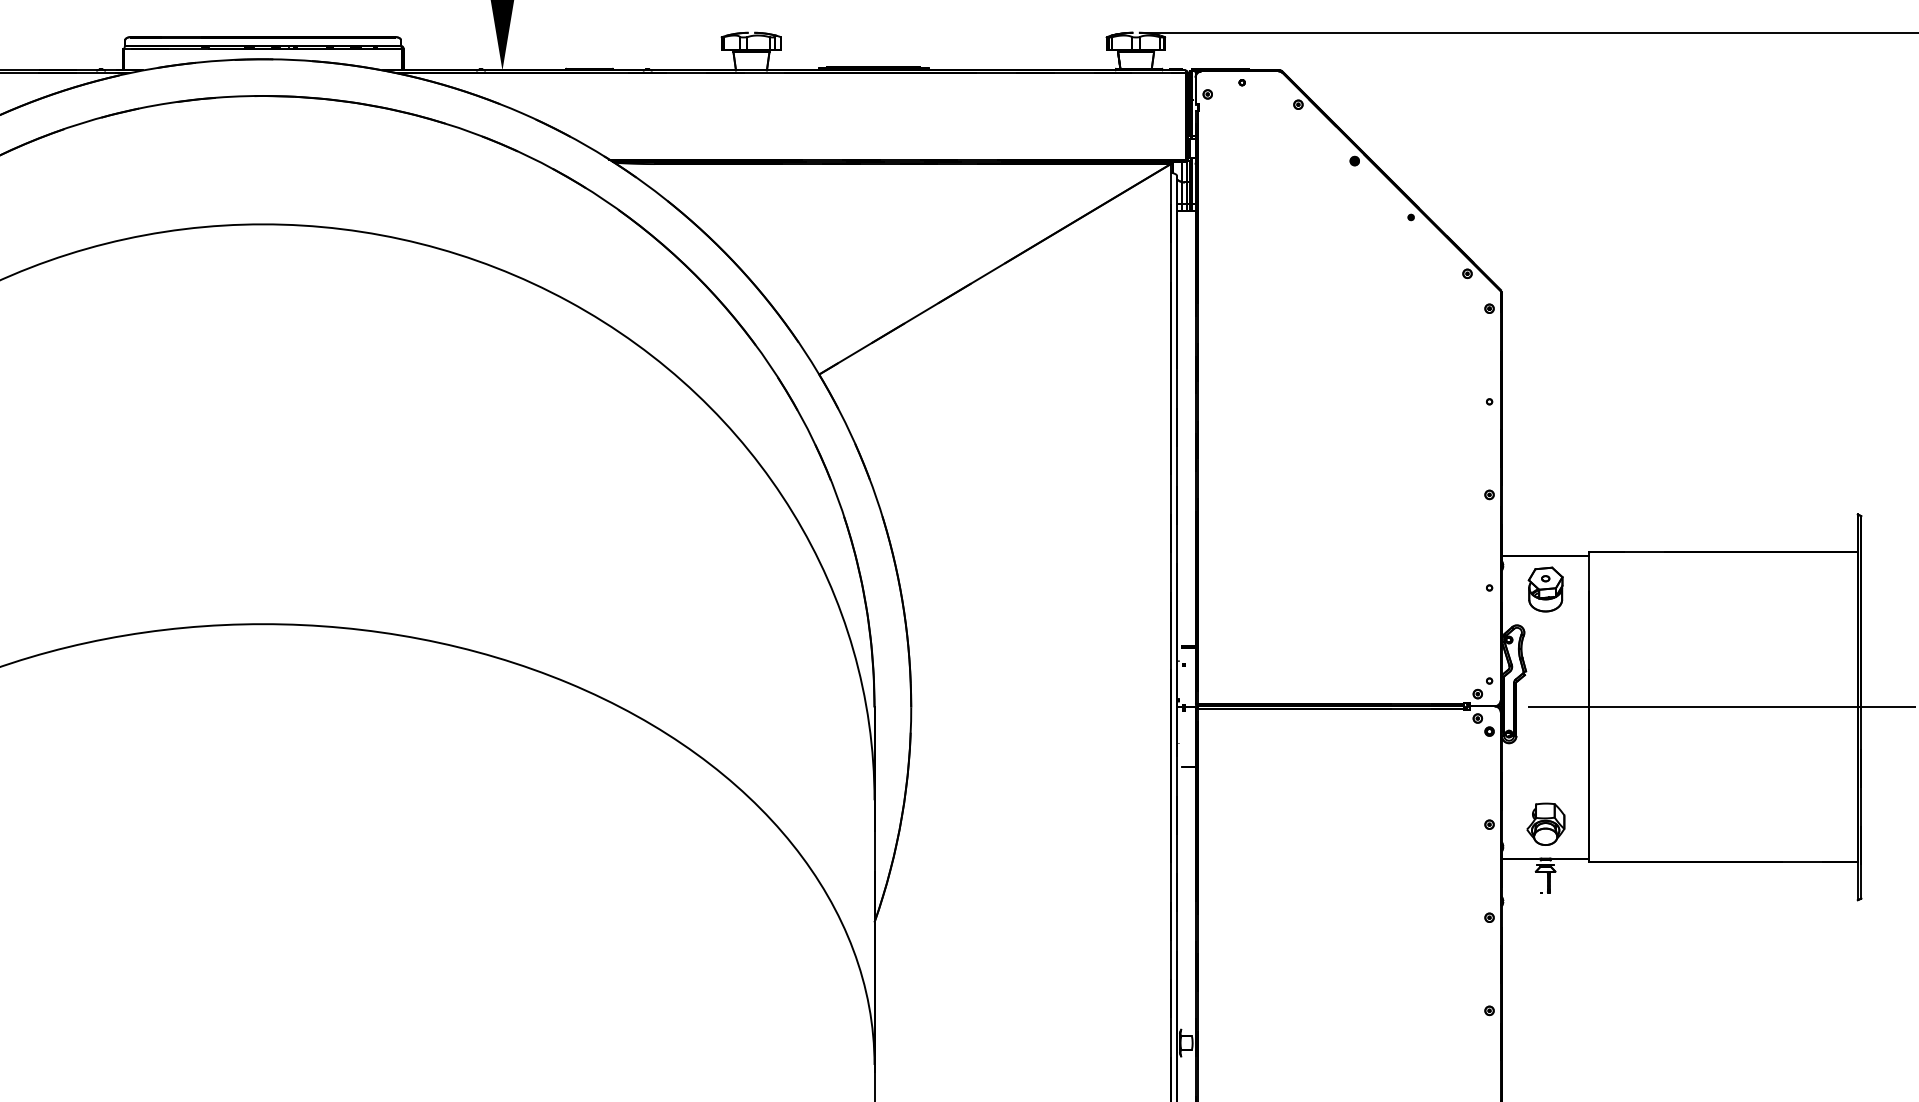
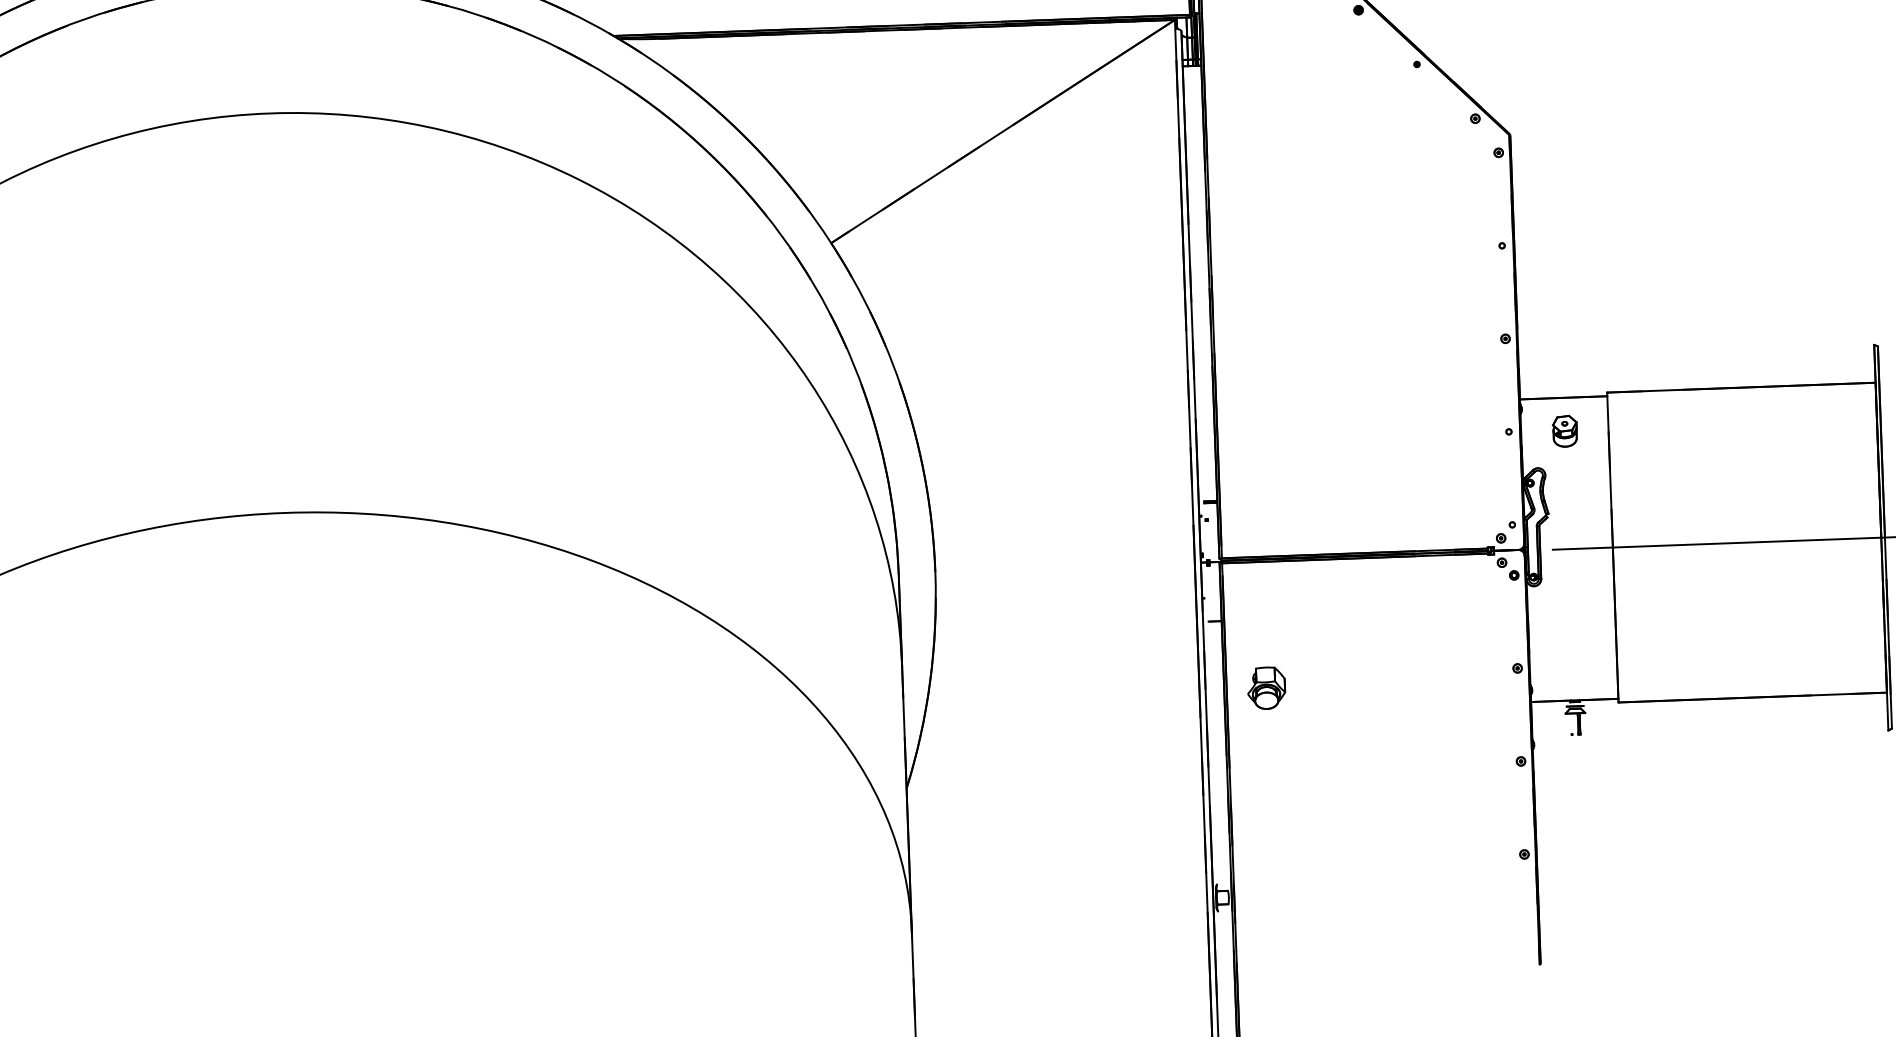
part: (1545, 589) -> (1564, 431), size x0.7
part: (1545, 823) -> (1266, 687), moved

